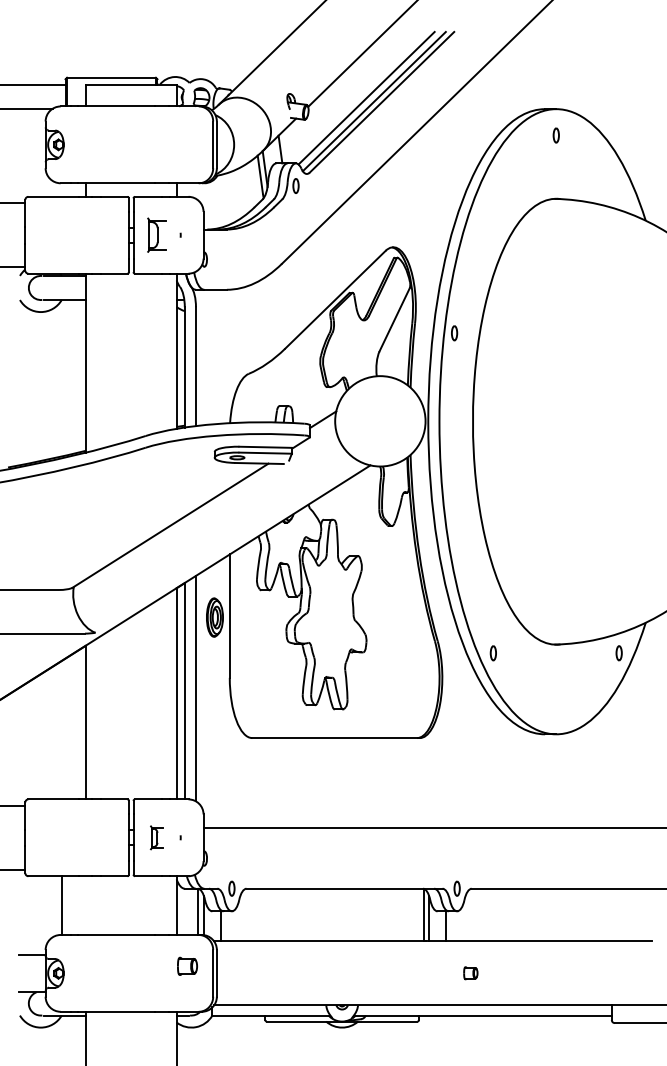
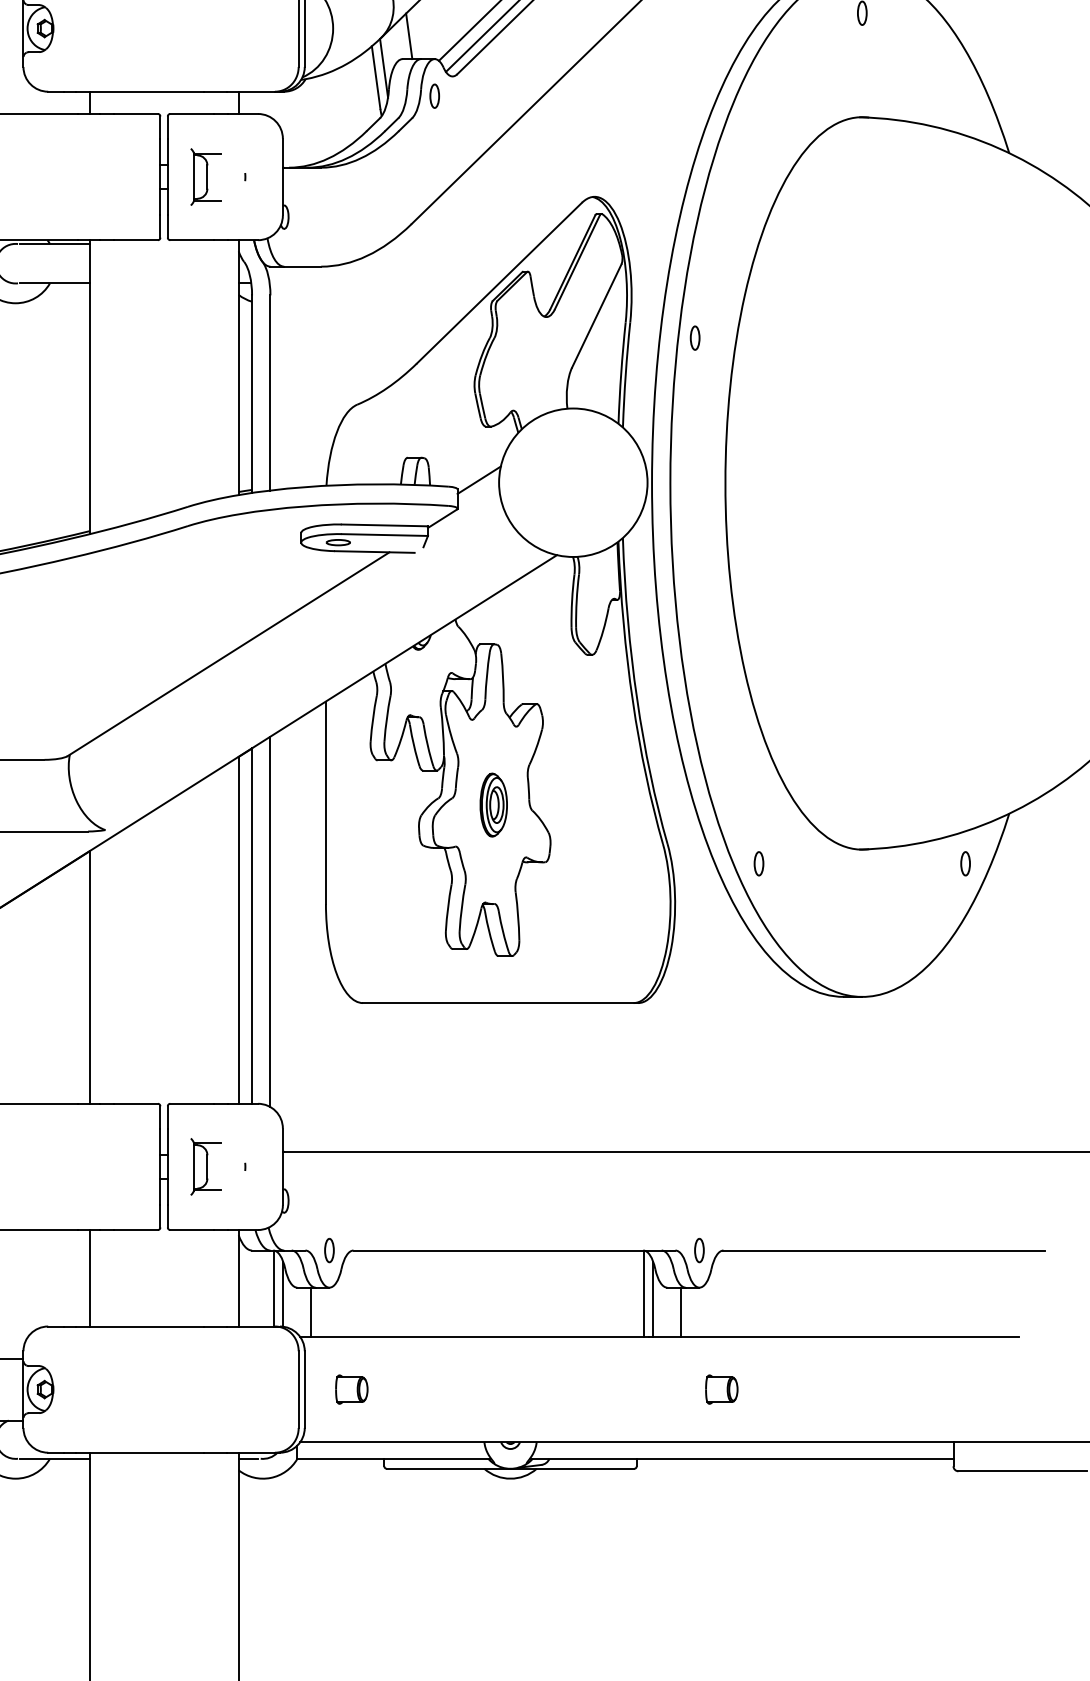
part: (214, 617) -> (493, 805), moved
part: (156, 837) -> (205, 1166), size x1.43
line: (61, 905) -> (88, 1278), moved
part: (187, 965) -> (351, 1388), moved
part: (470, 972) -> (721, 1388), size x1.43

